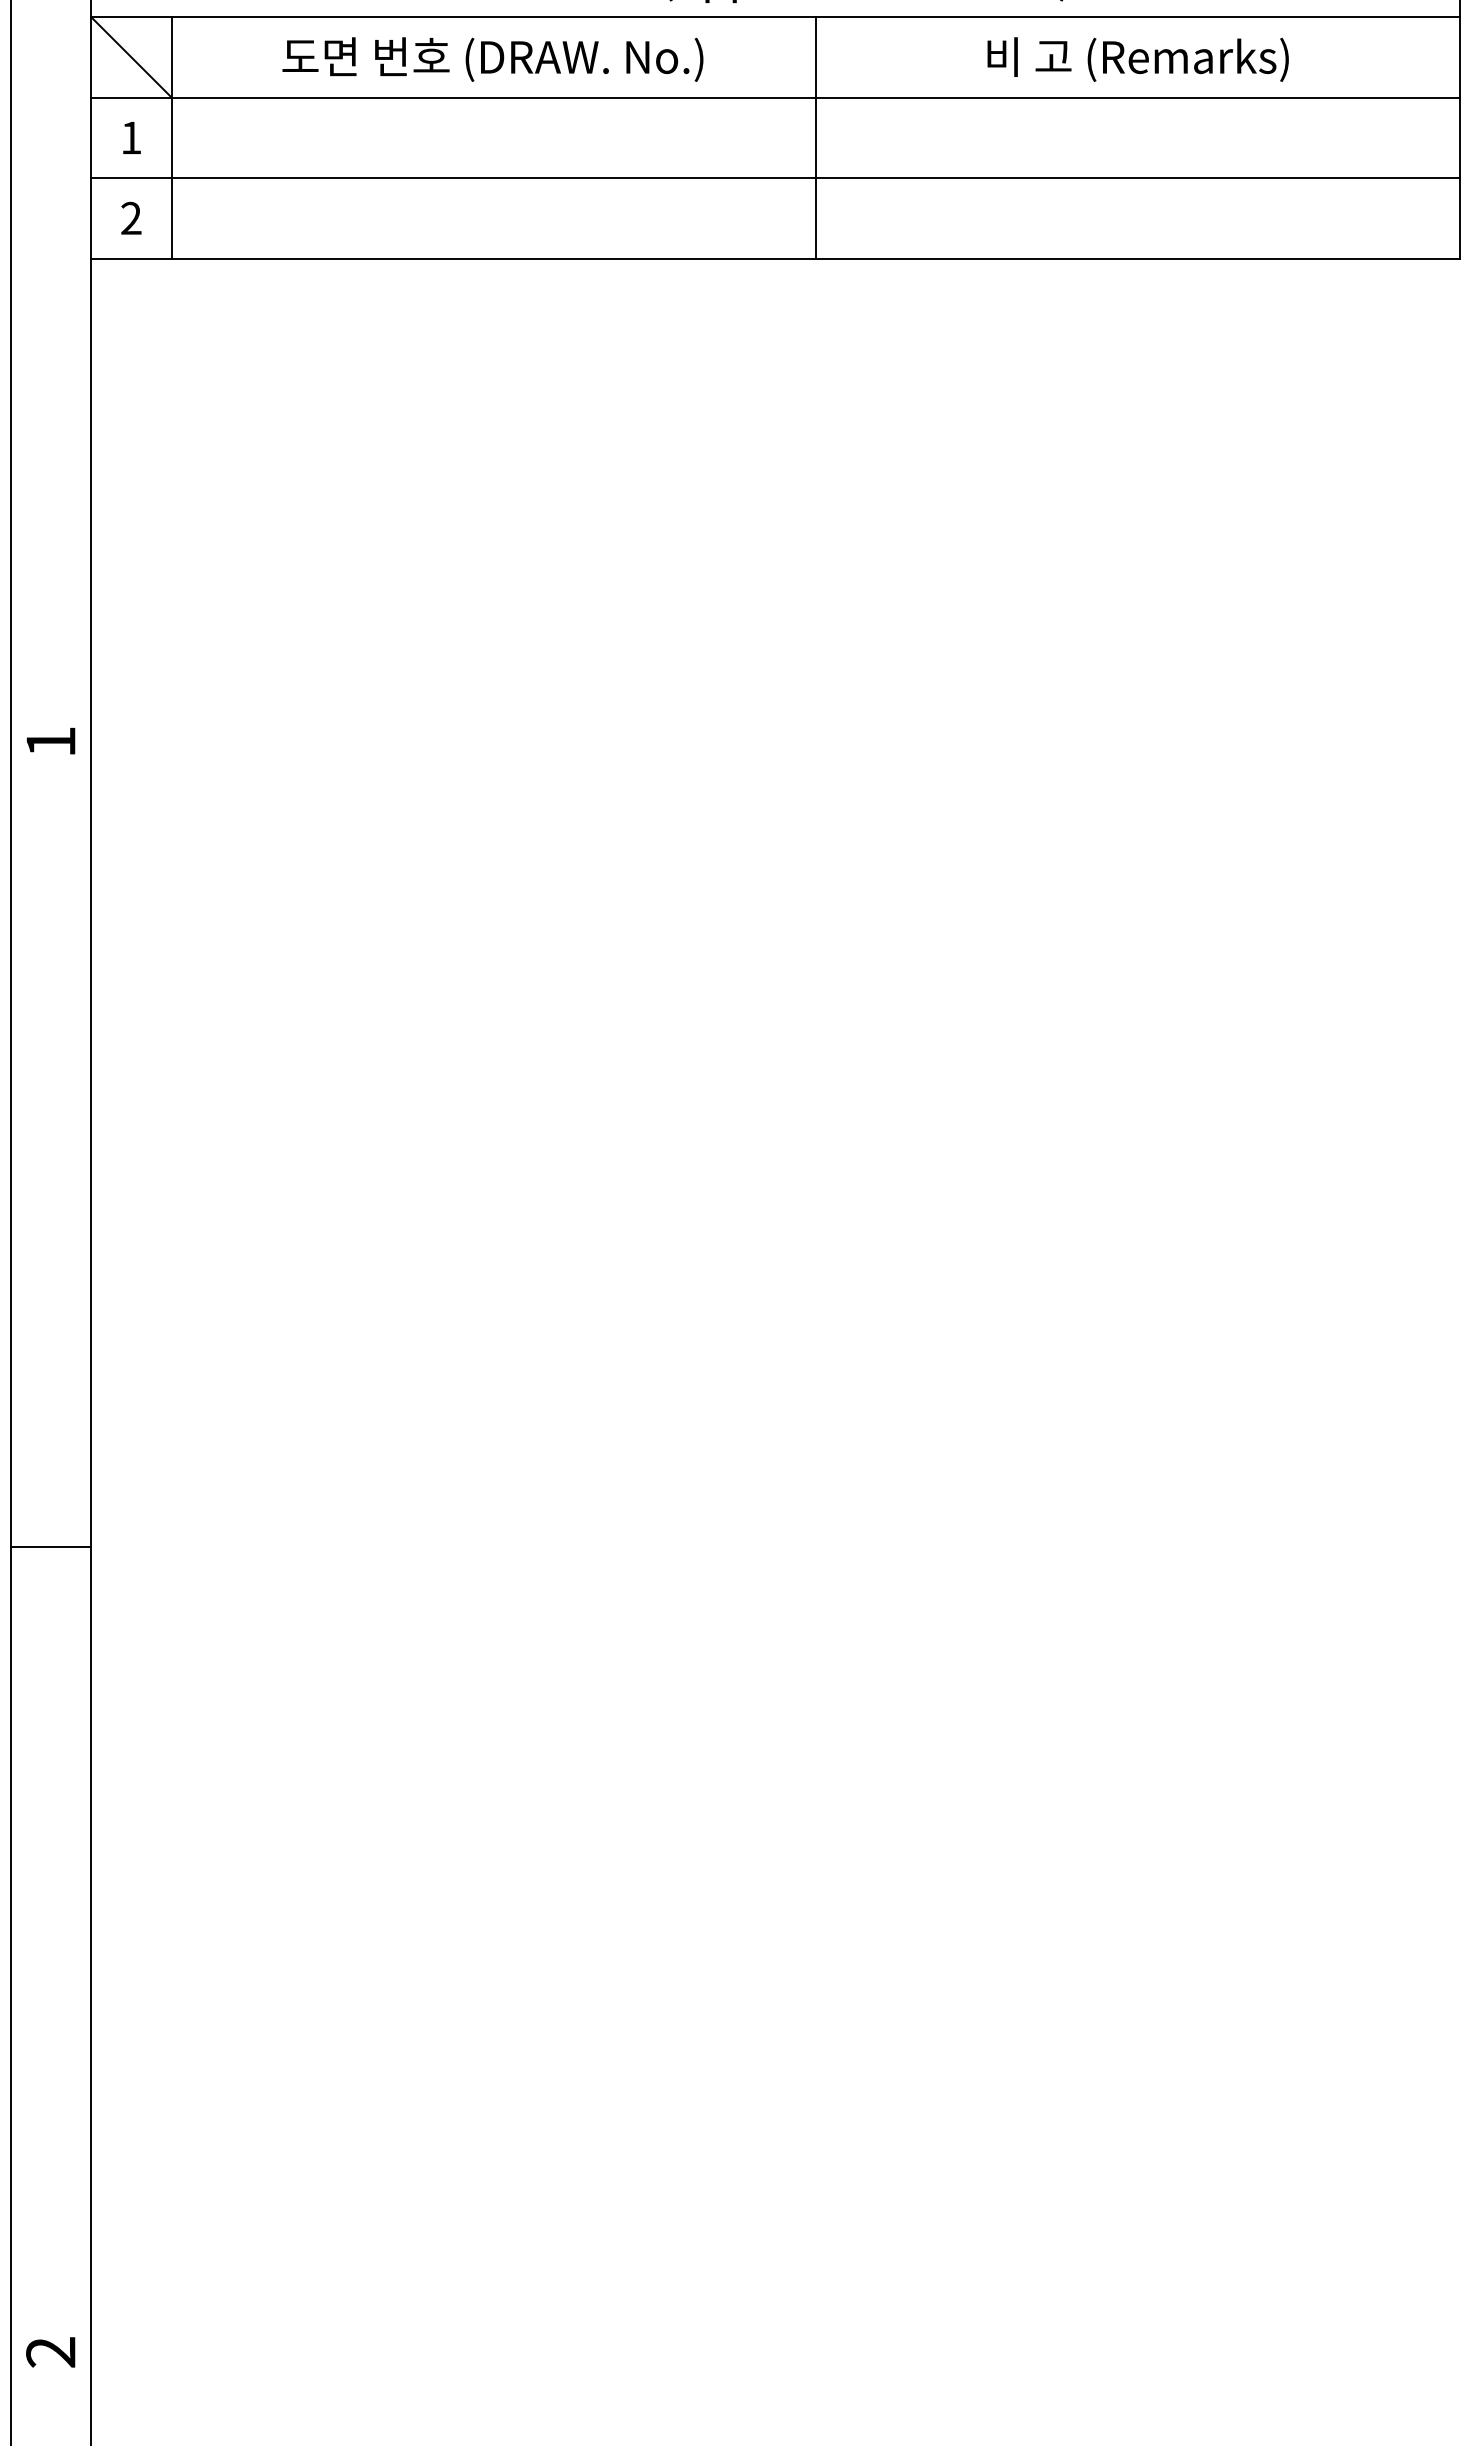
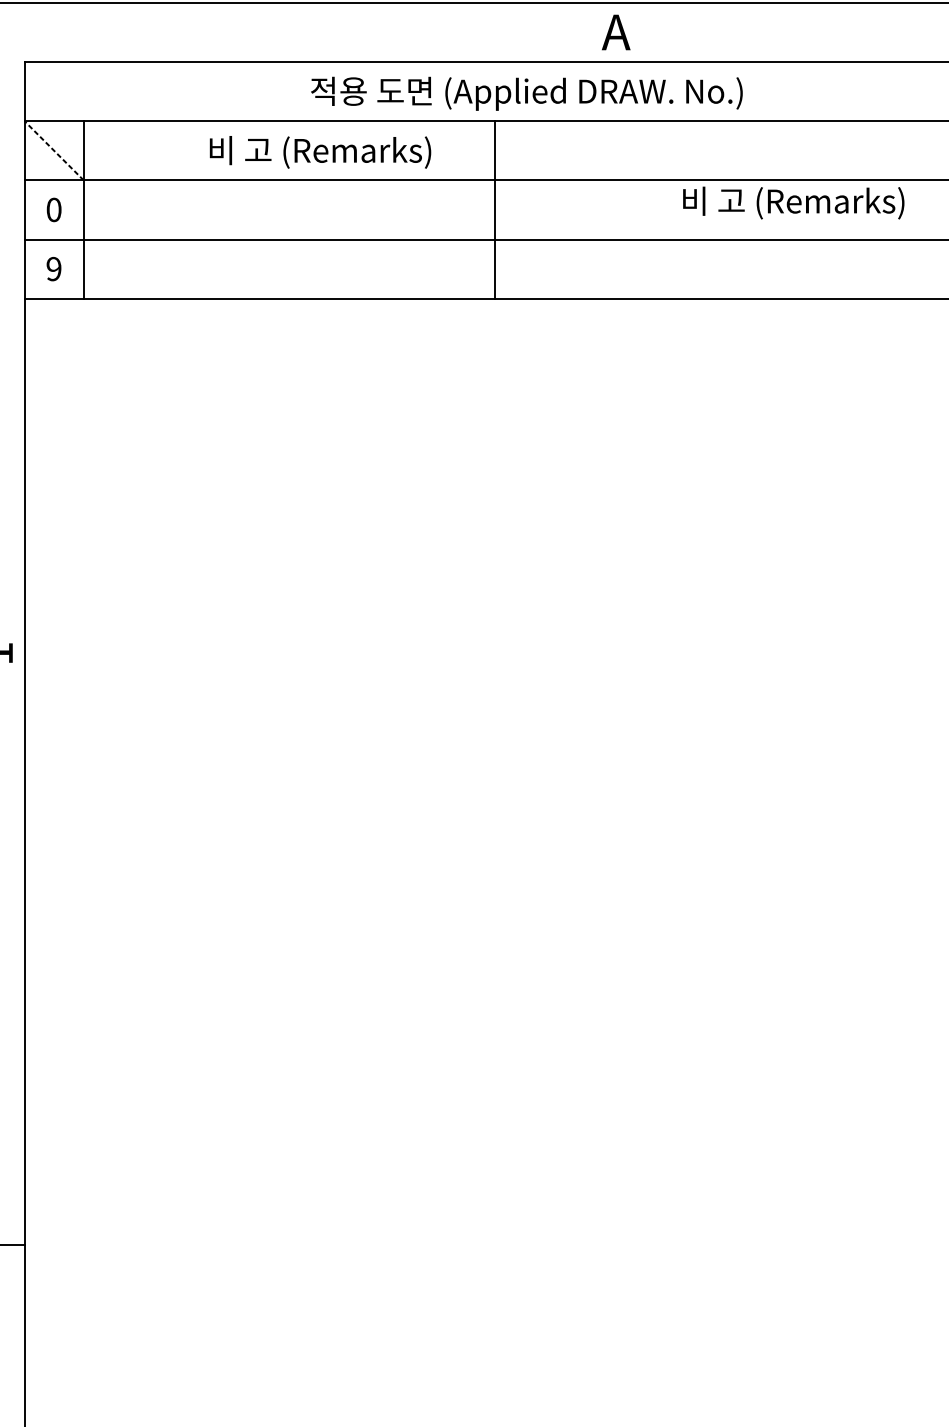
line: (131, 57) -> (54, 150), solid -> dashed
text: (492, 59) -> (319, 152), 도면 번호 (DRAW. No.) -> 비 고 (Remarks)
text: (1137, 59) -> (793, 203), moved
text: (131, 137) -> (54, 209), 1 -> 0
line: (815, 137) -> (494, 209), moved
text: (131, 218) -> (54, 269), 2 -> 9

